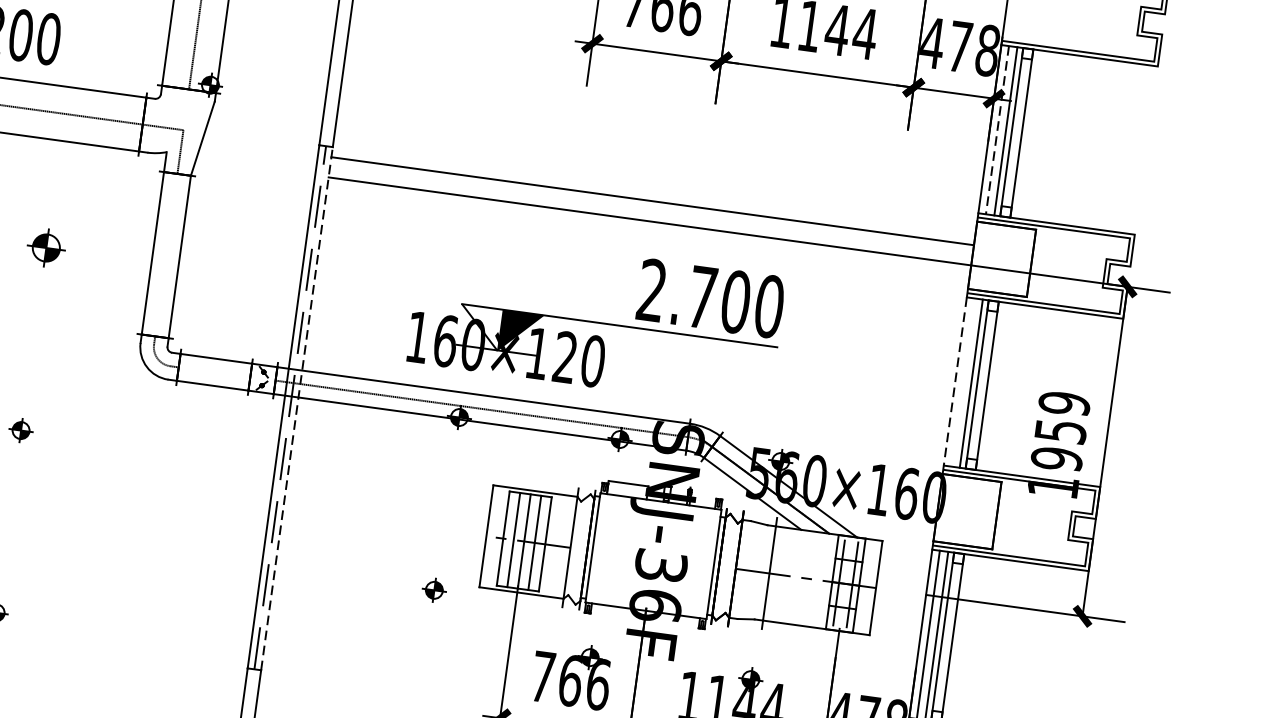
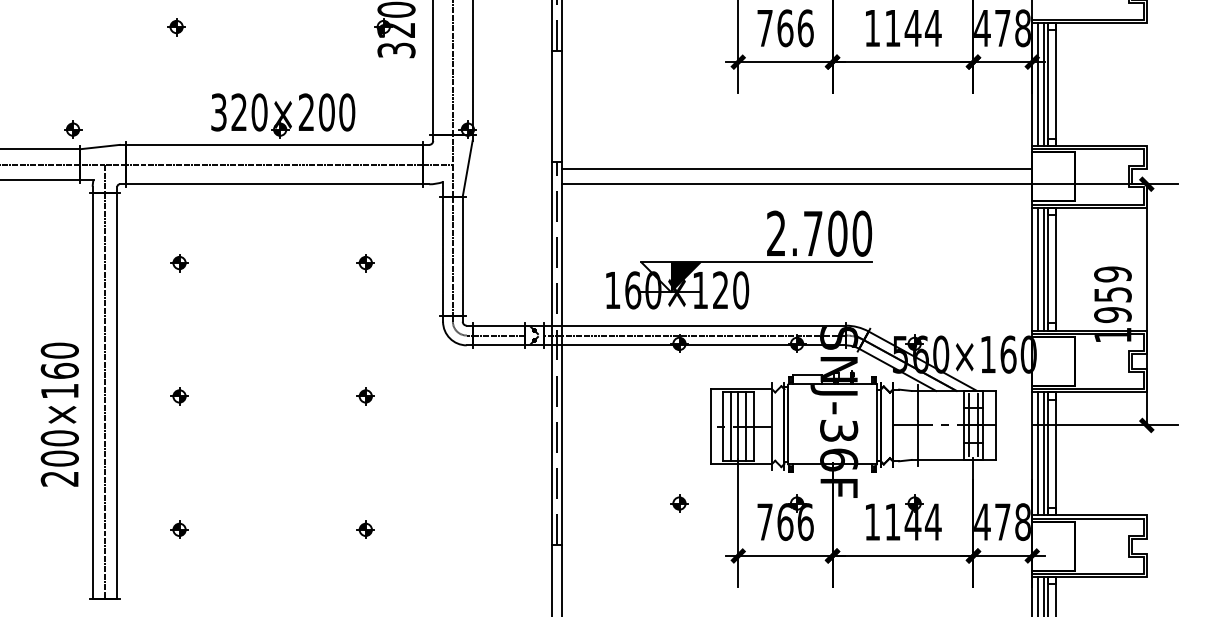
line: (185, 109) -> (452, 149), added
line: (997, 130) -> (1037, 84), dashed -> solid
part: (45, 248) -> (365, 263), size x0.62
line: (165, 254) -> (452, 255), added
part: (596, 318) -> (739, 259), moved
line: (213, 372) -> (498, 335), added
line: (955, 381) -> (1032, 269), dashed -> solid
line: (962, 381) -> (1037, 268), added
line: (296, 408) -> (561, 353), dashed -> solid
part: (434, 590) -> (679, 503), moved

